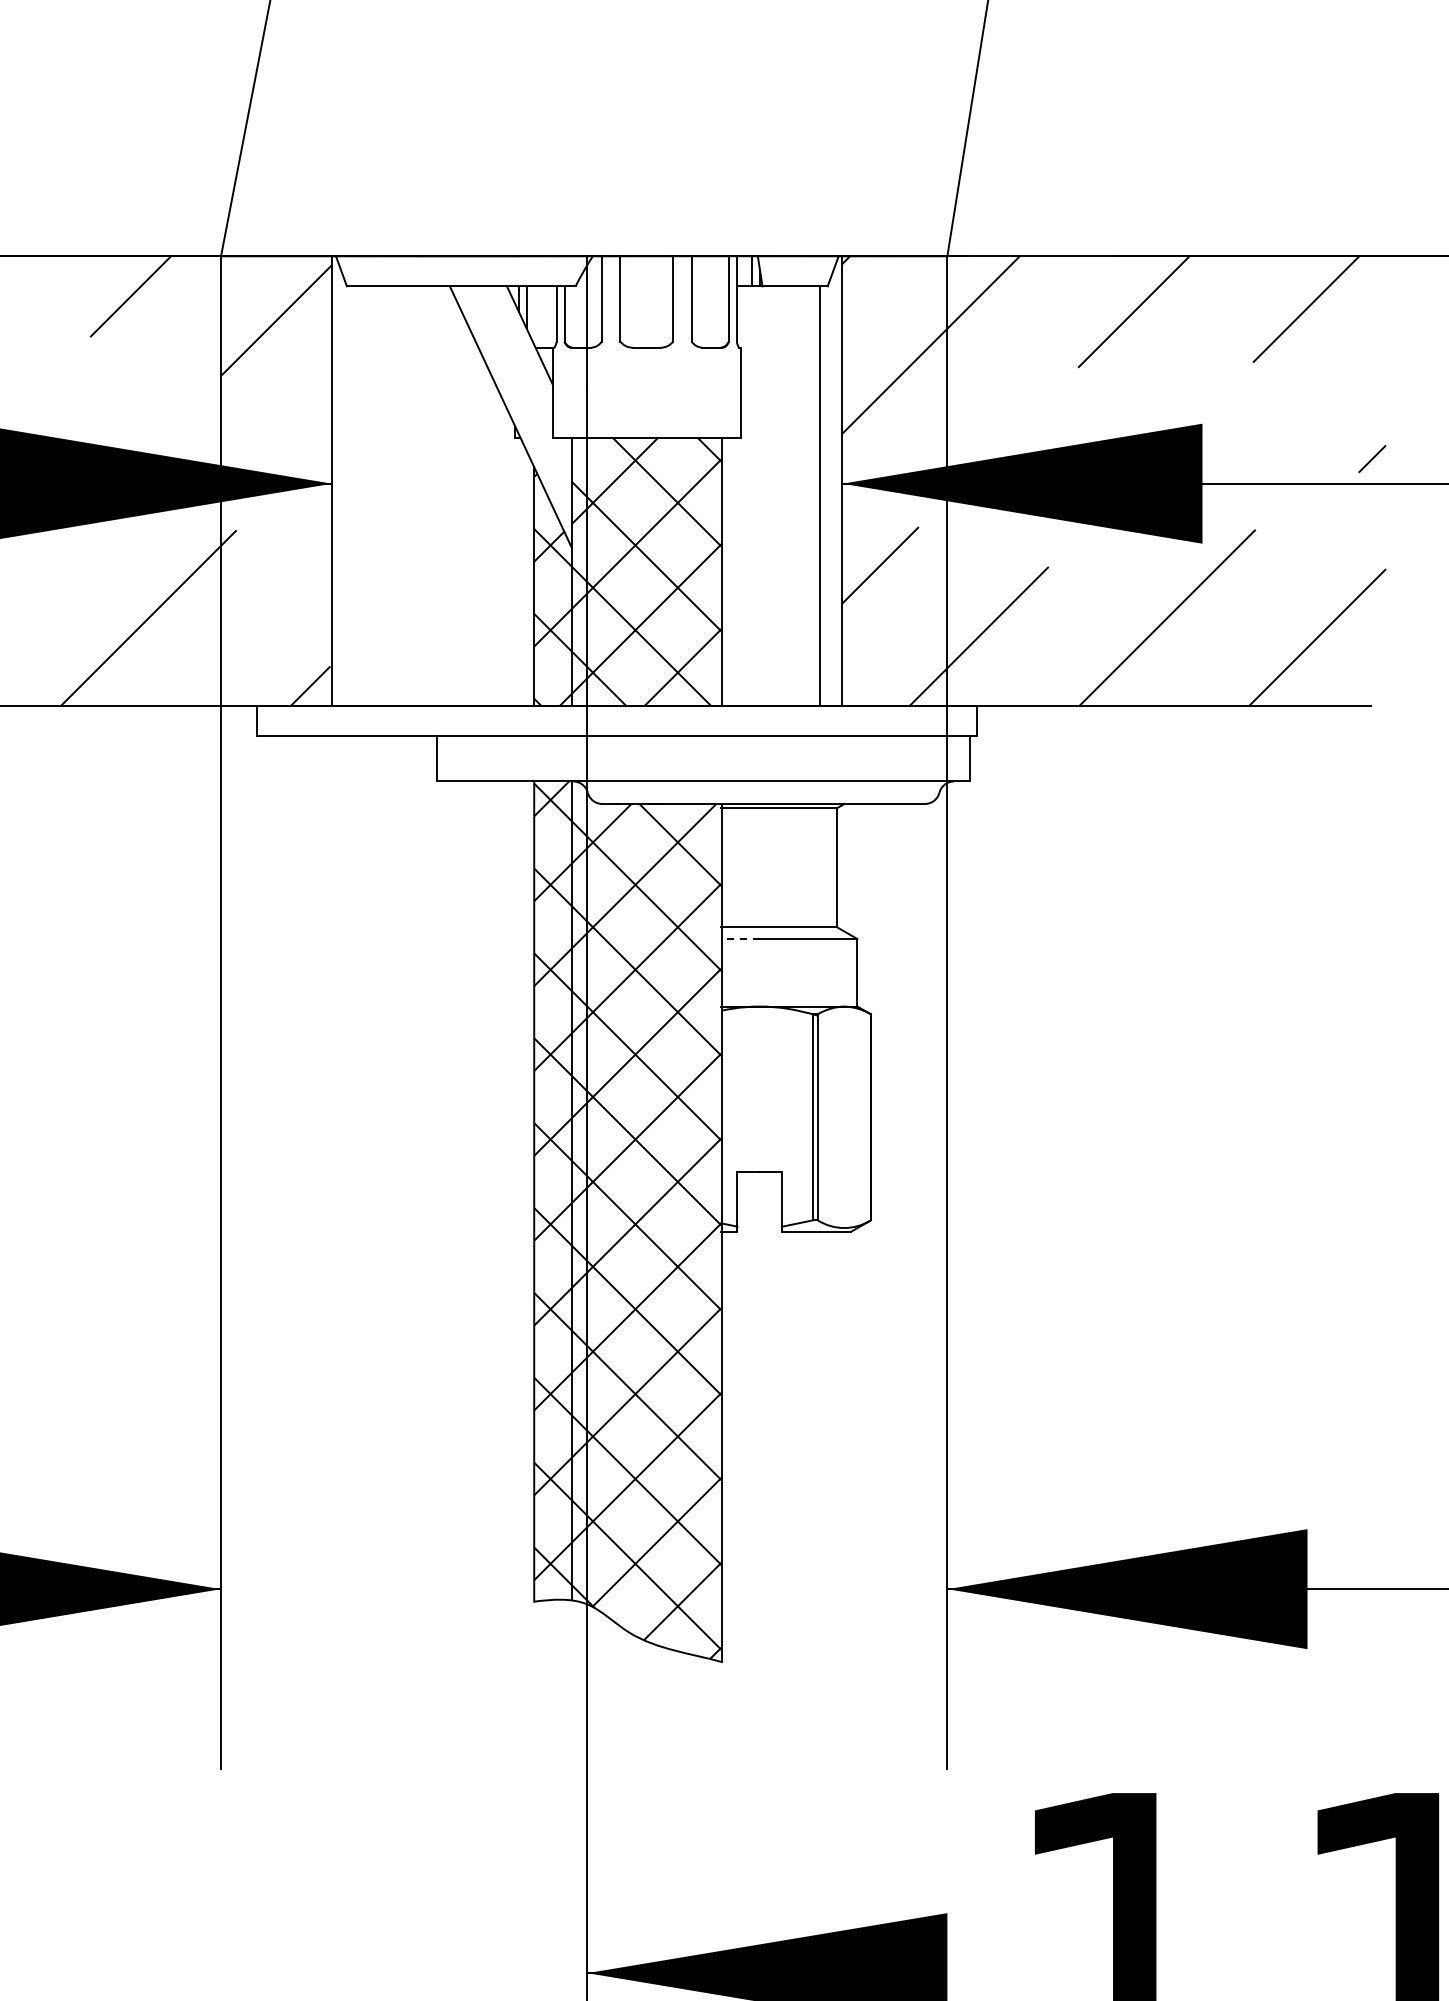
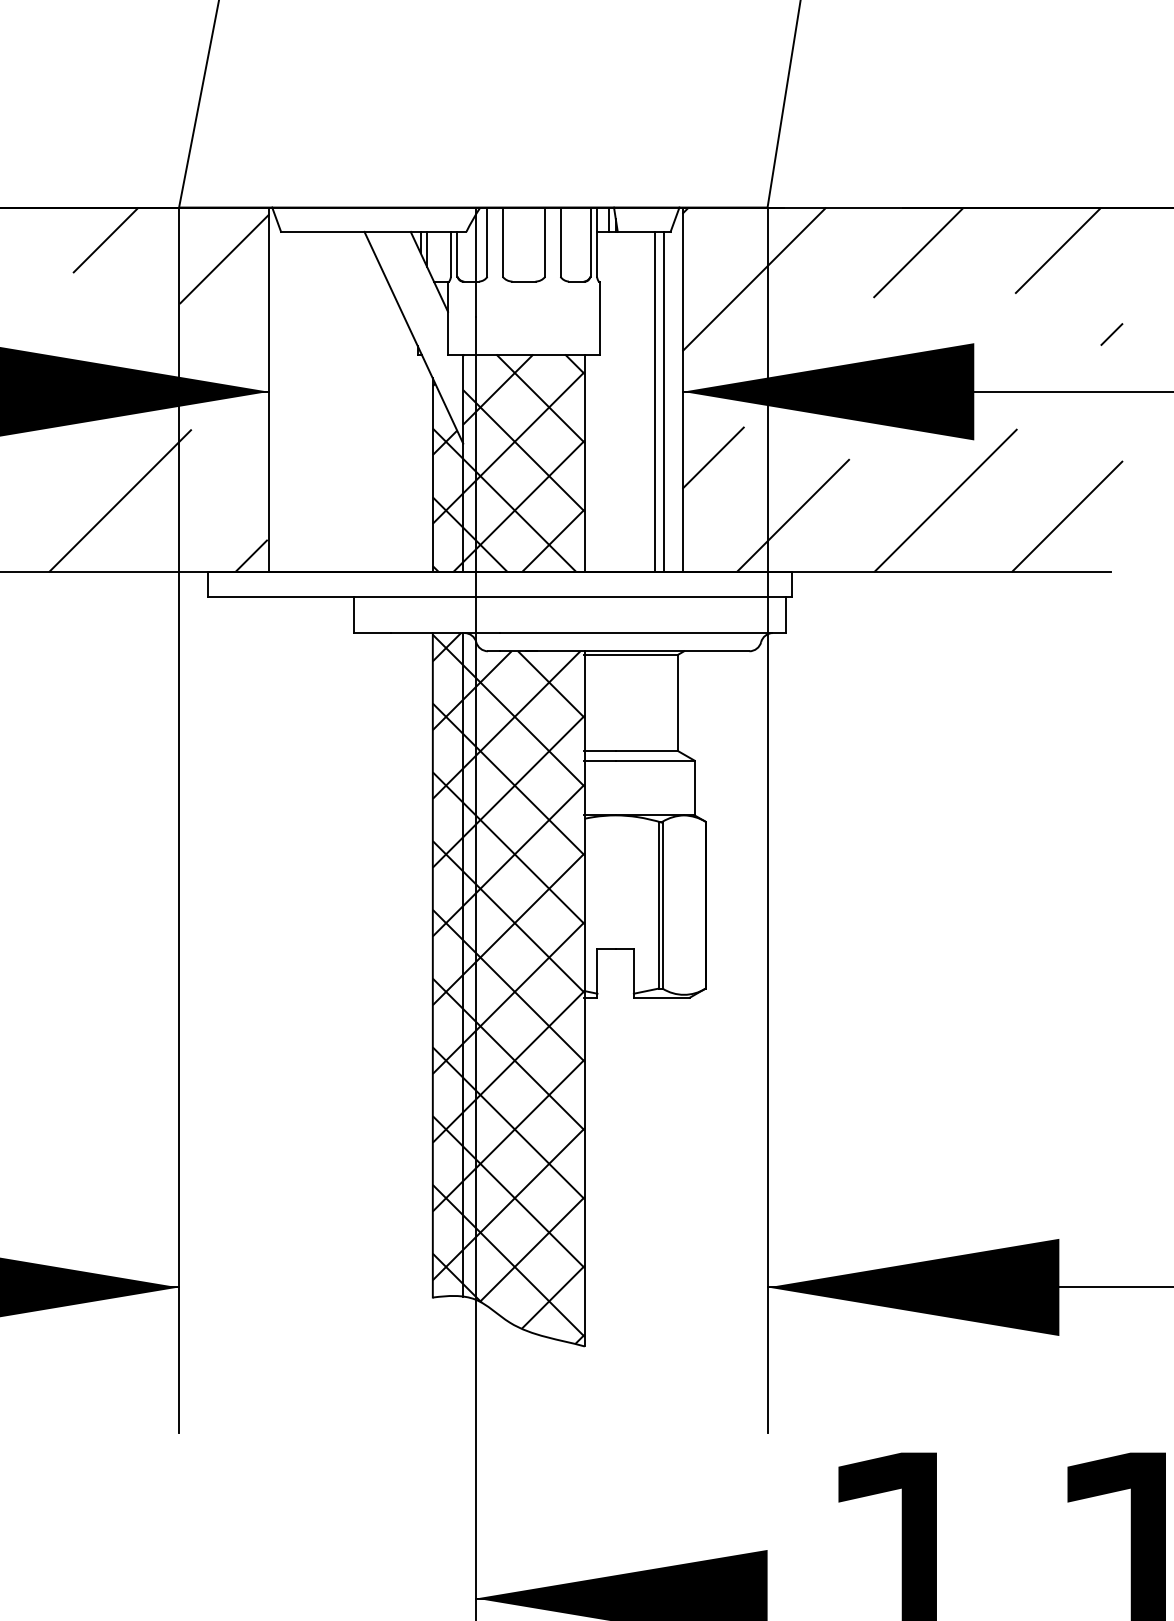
line: (1372, 459) -> (1112, 334), moved
line: (808, 496) -> (655, 402), added
line: (740, 939) -> (599, 761), dashed -> solid

